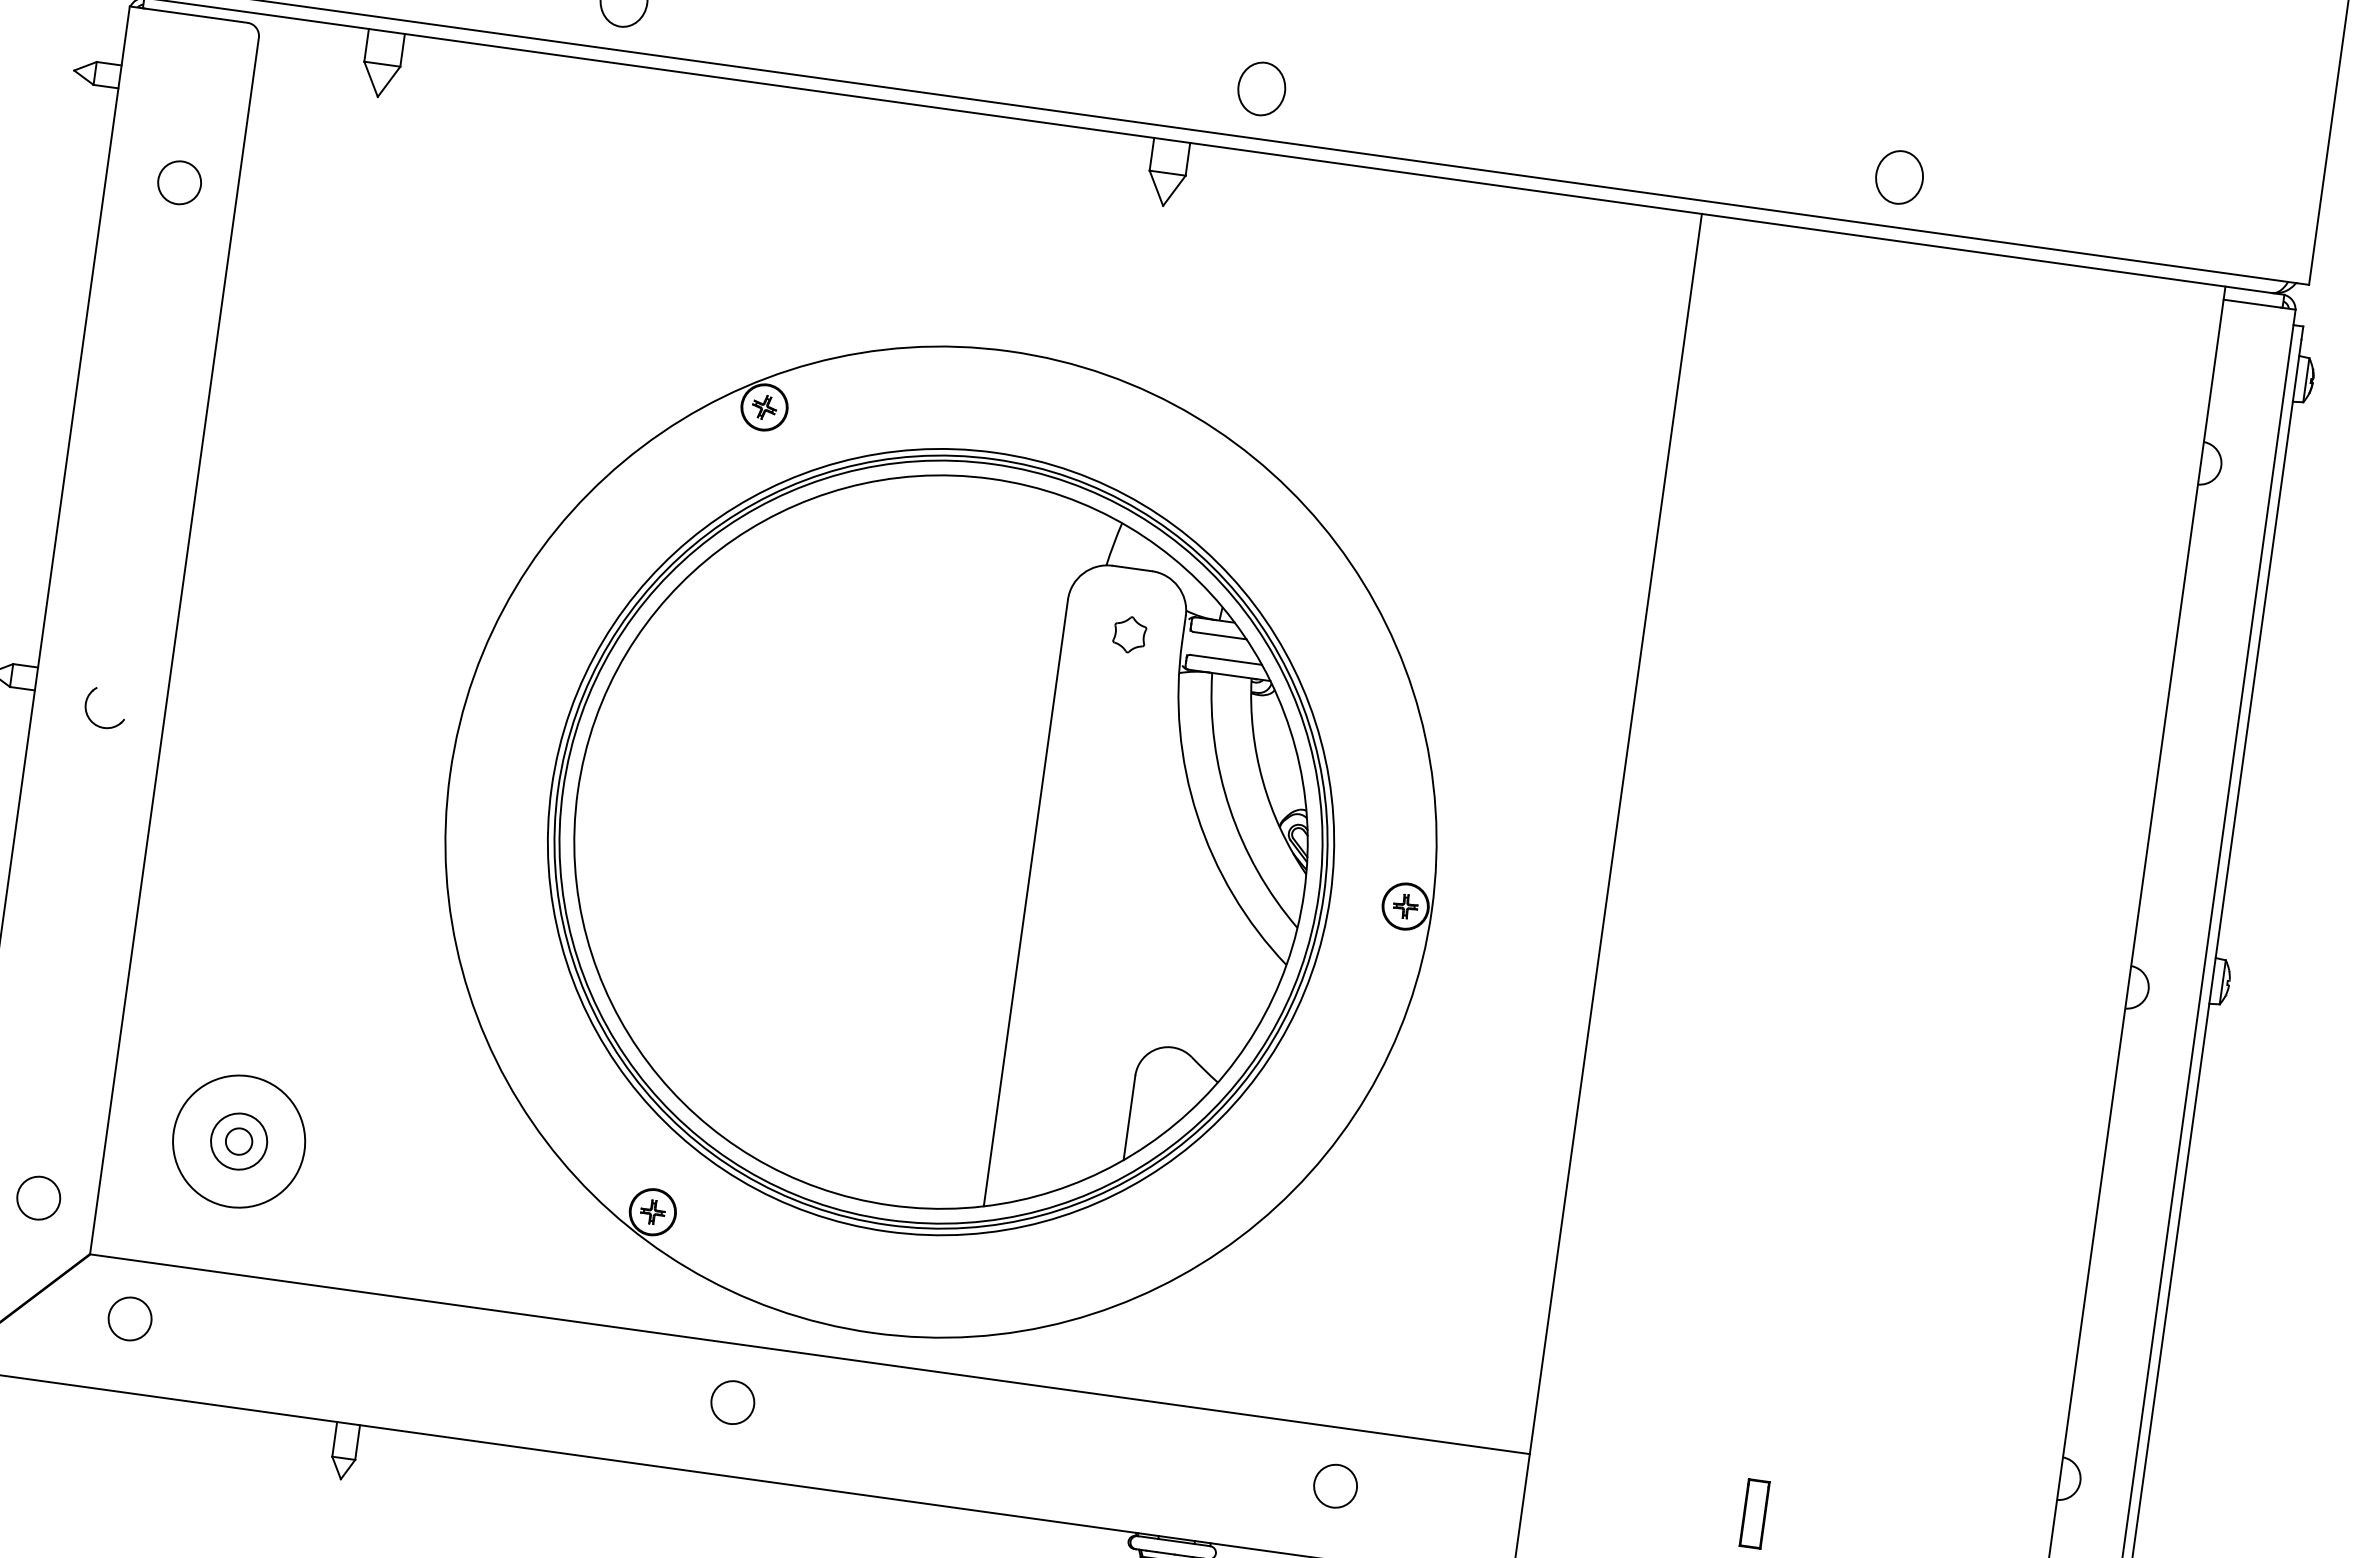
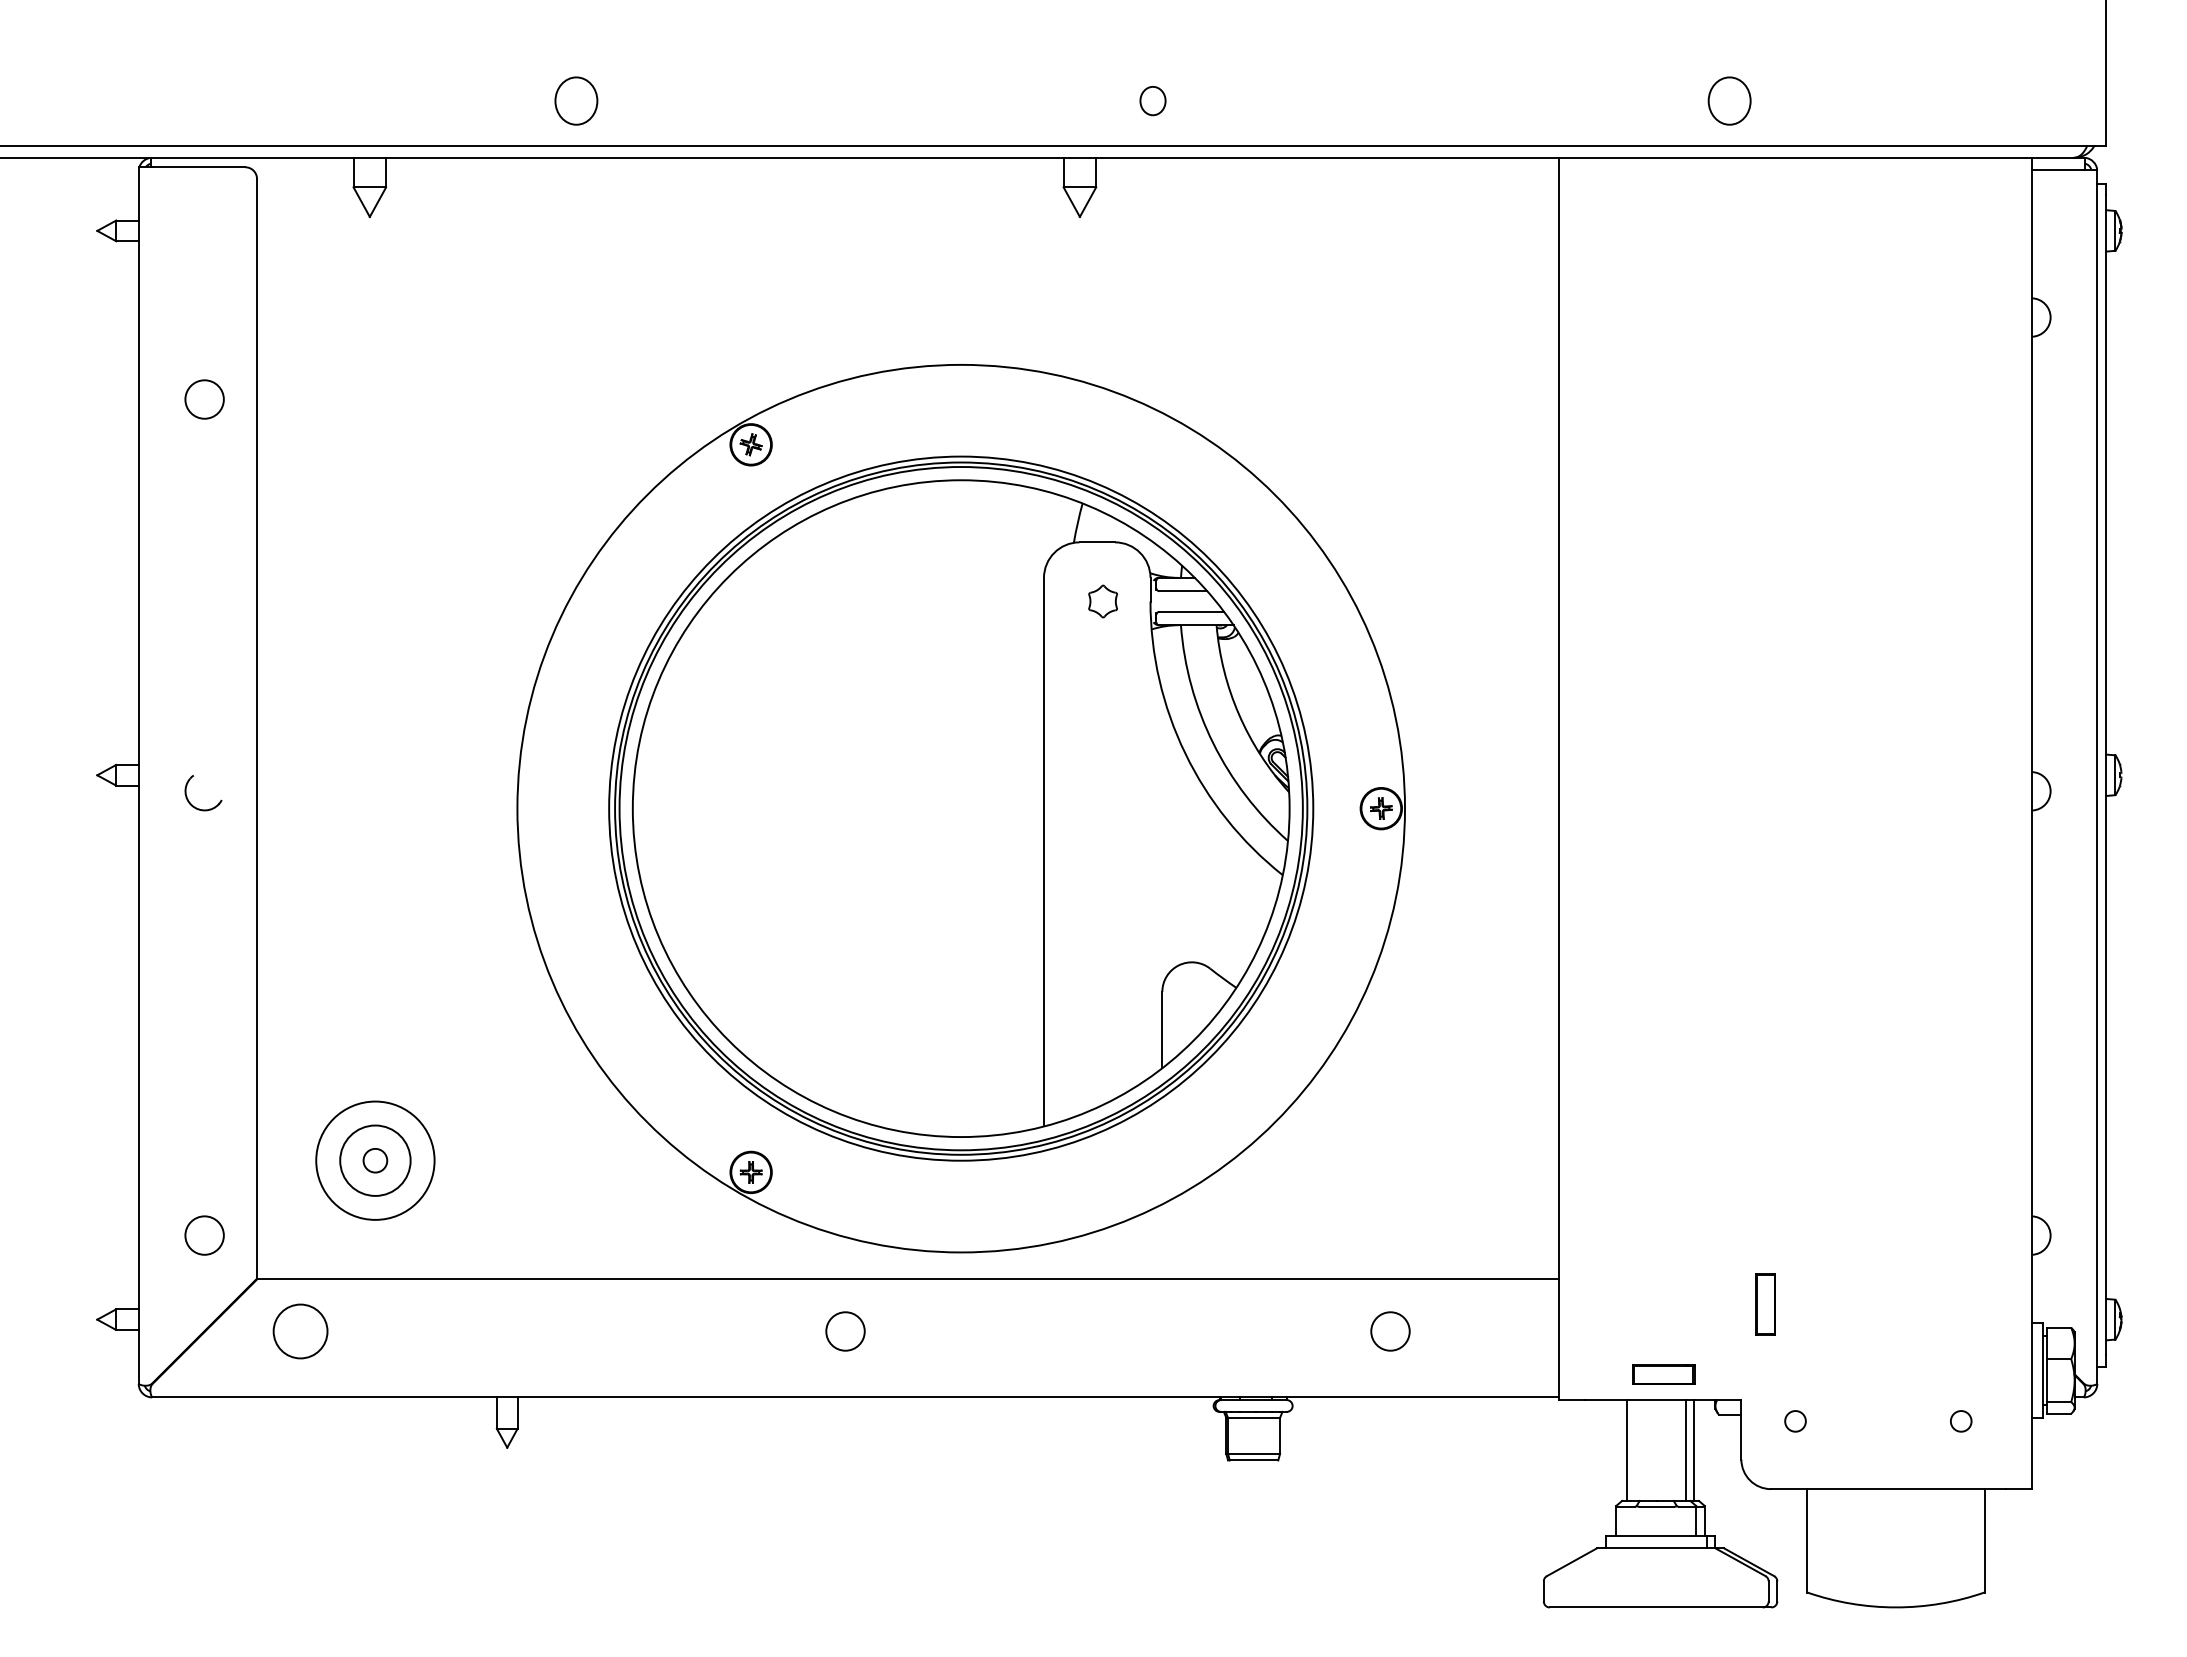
part: (1261, 88) -> (1152, 100), size x0.6
circle: (179, 182) -> (204, 399), moved
circle: (239, 1141) -> (375, 1160), size x1.4
circle: (130, 1318) -> (300, 1331), size x1.4

